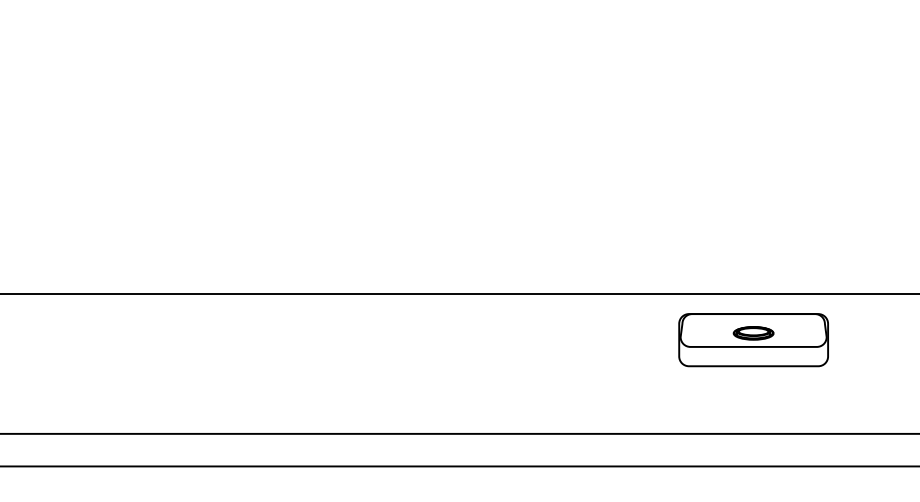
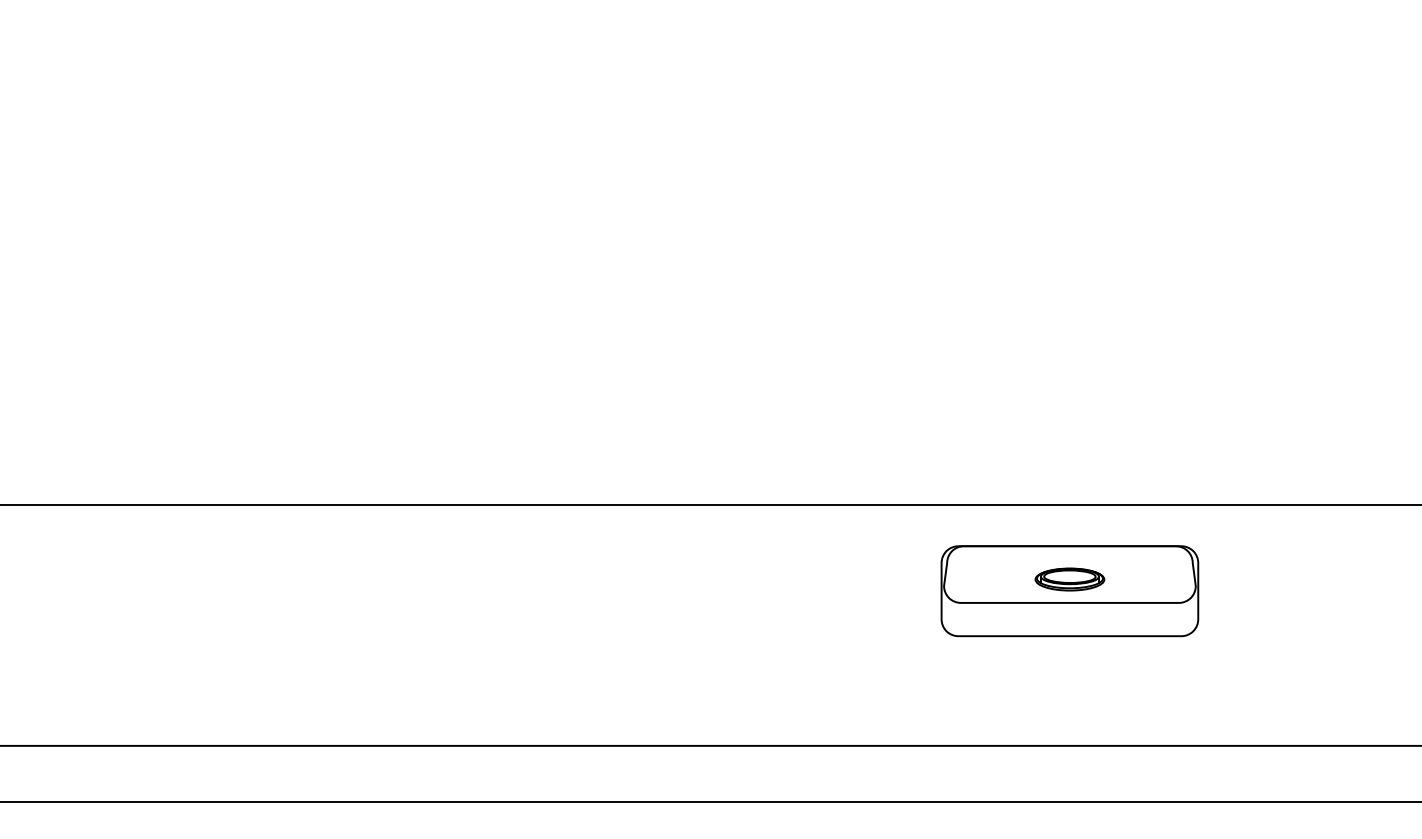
part: (753, 340) -> (1069, 591), moved

